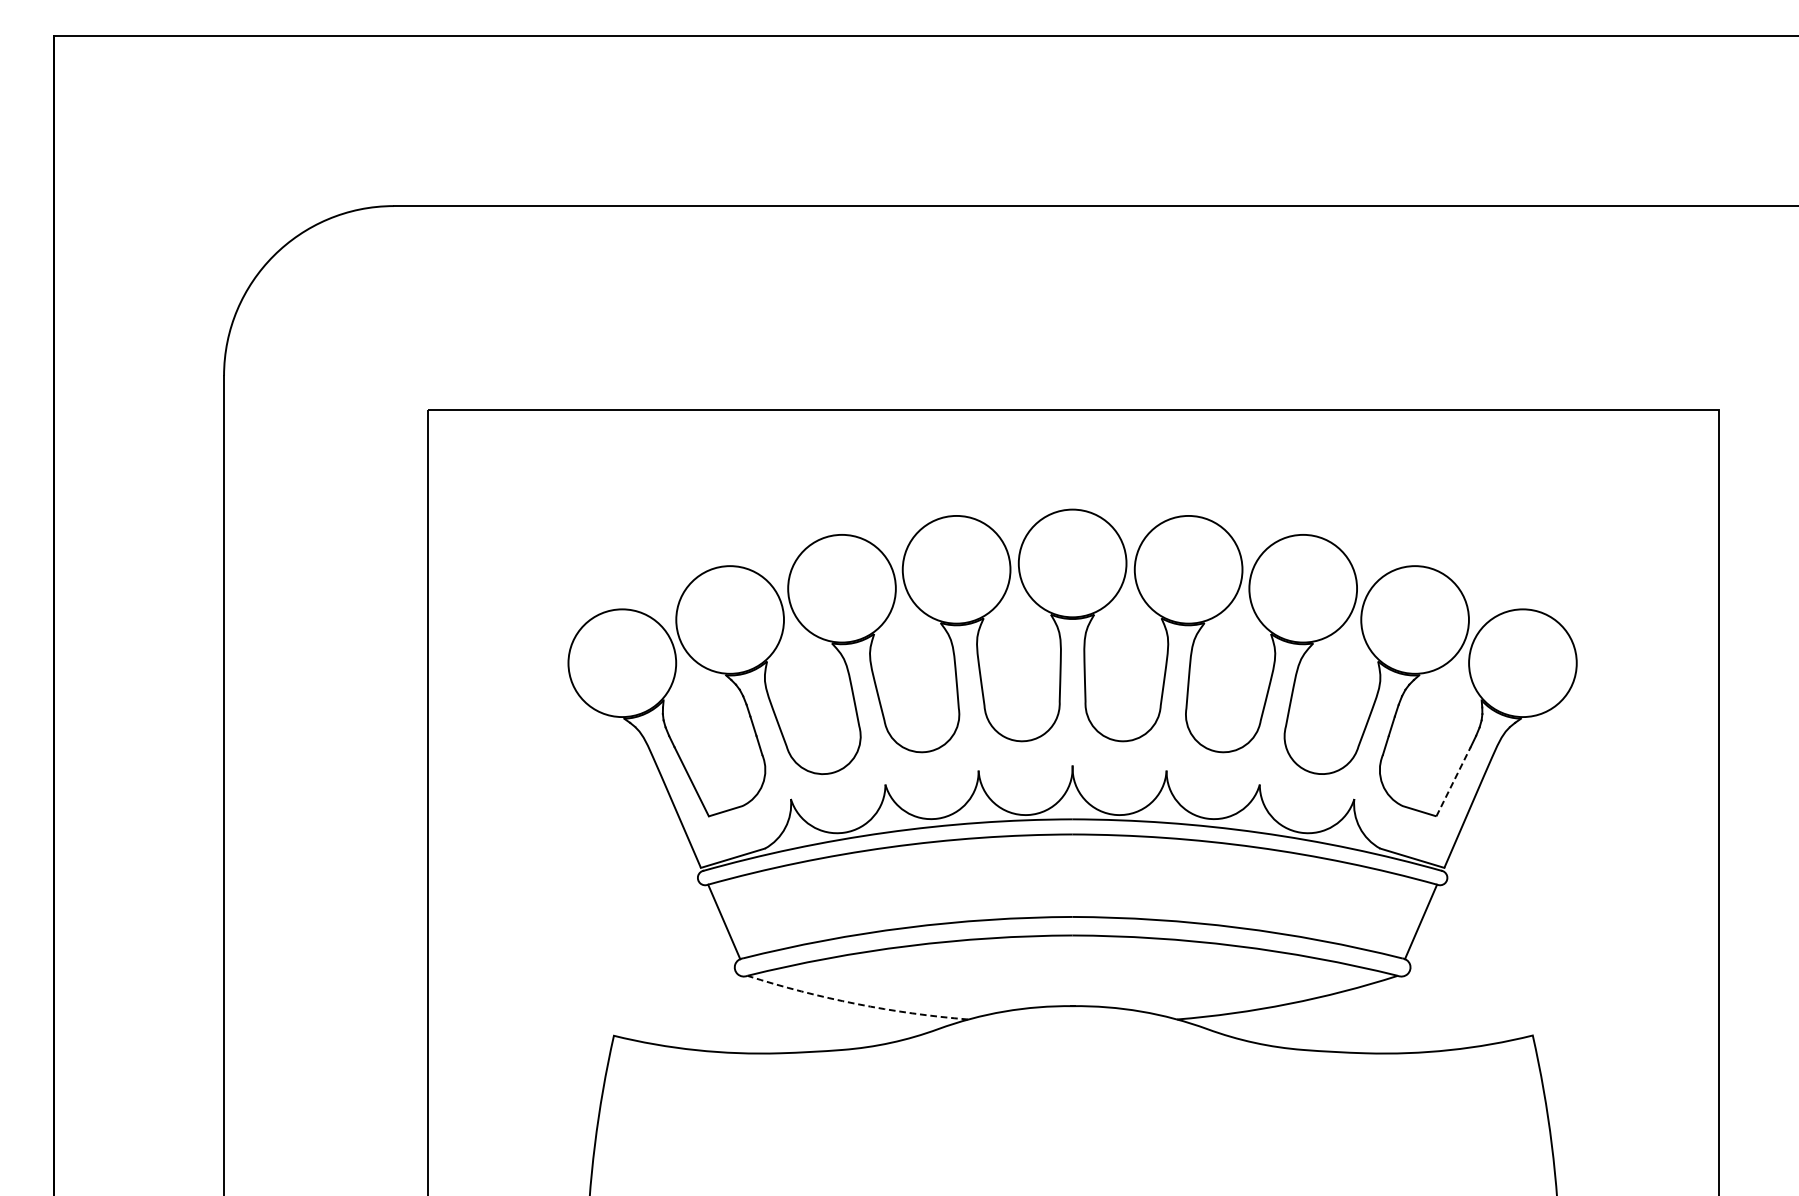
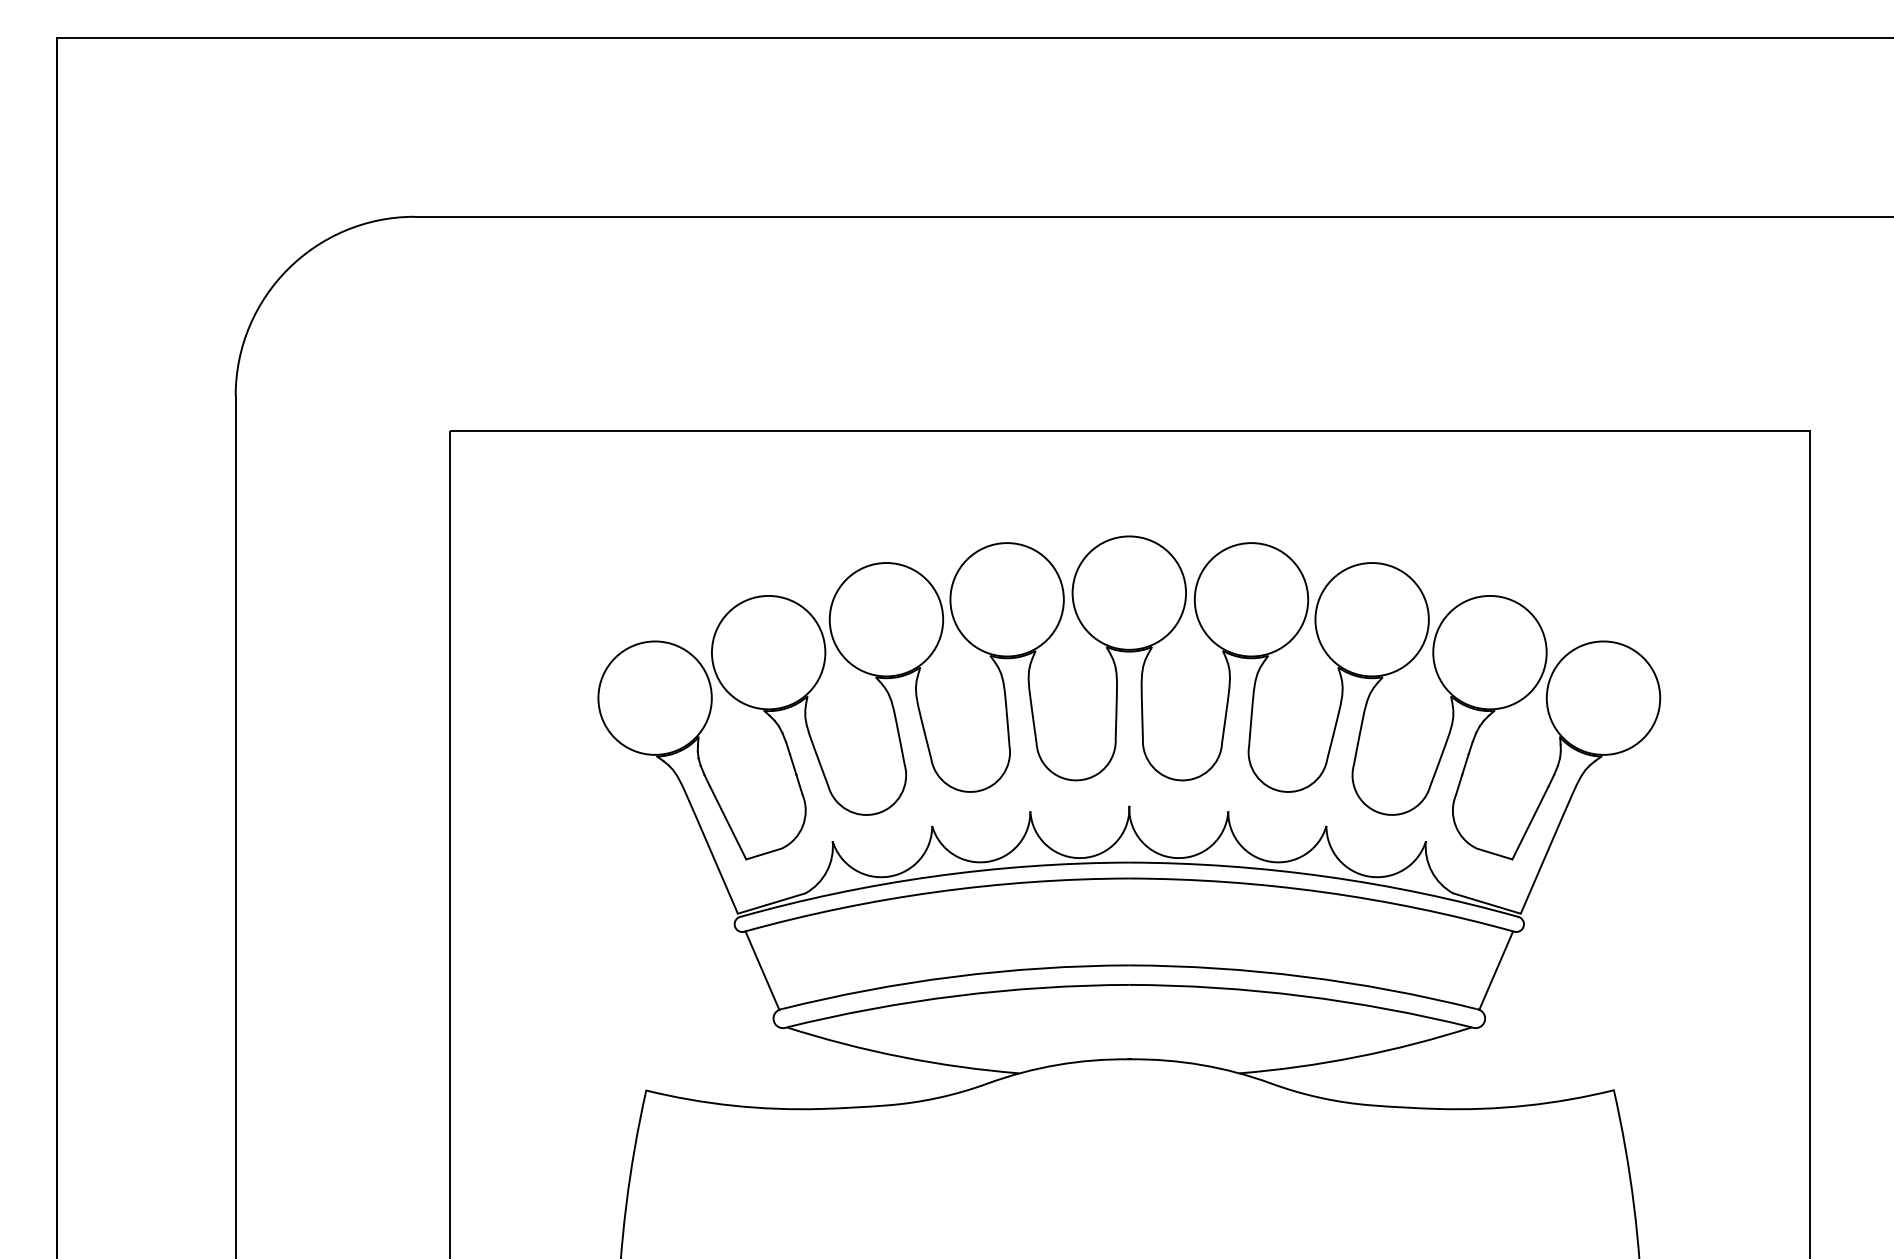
line: (1453, 781) -> (1530, 822), dashed -> solid
line: (856, 1004) -> (901, 1057), dashed -> solid

